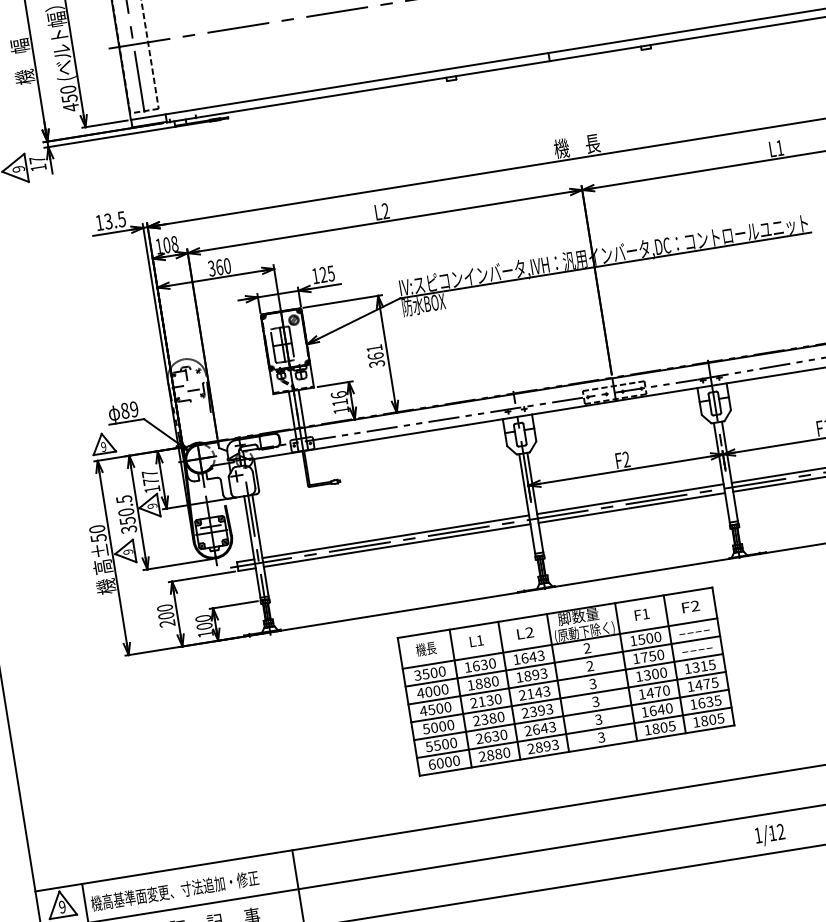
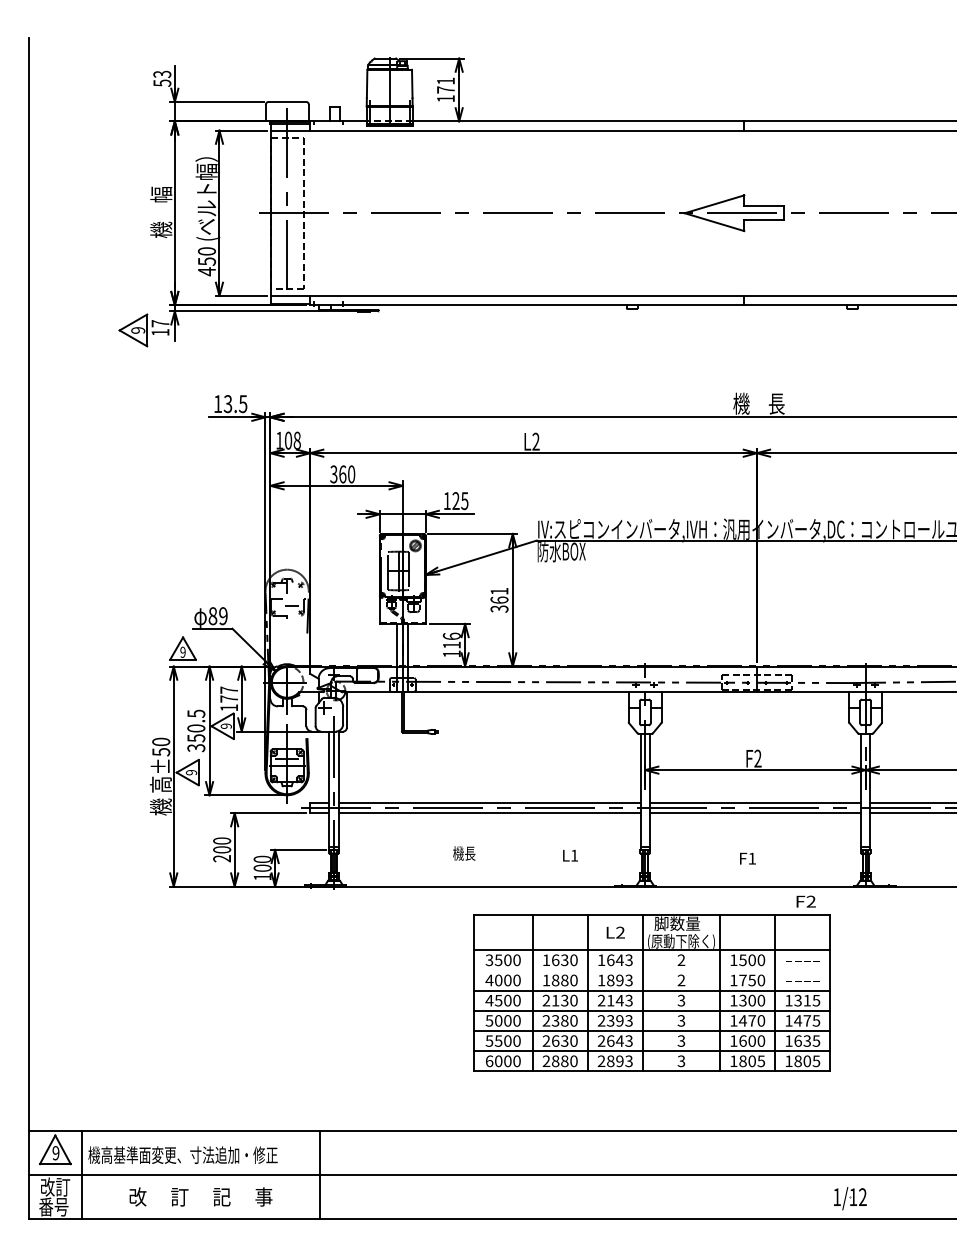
text: (690, 606) -> (805, 901), moved
text: (641, 614) -> (747, 858), moved
text: (476, 640) -> (570, 855), moved
text: (426, 649) -> (464, 853), moved
line: (562, 661) -> (651, 970), removed
text: (661, 709) -> (752, 1040), 1640 -> 1600

